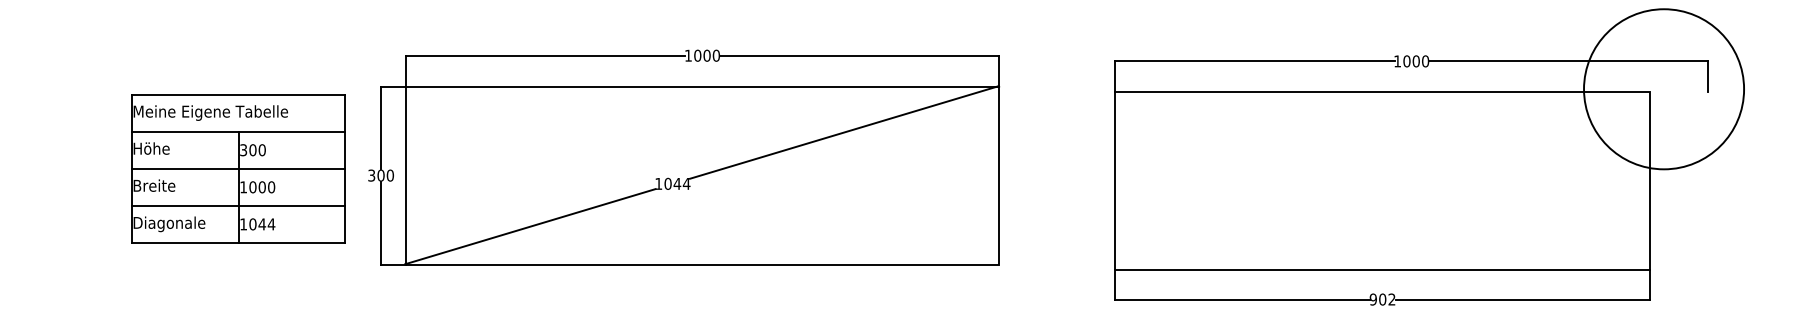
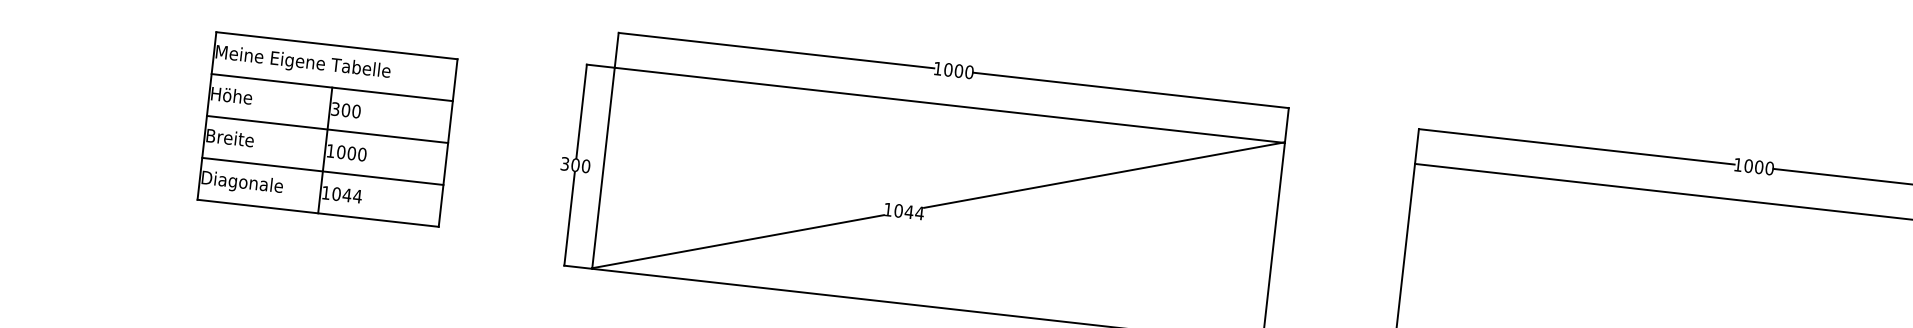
part: (238, 168) -> (327, 129), moved

